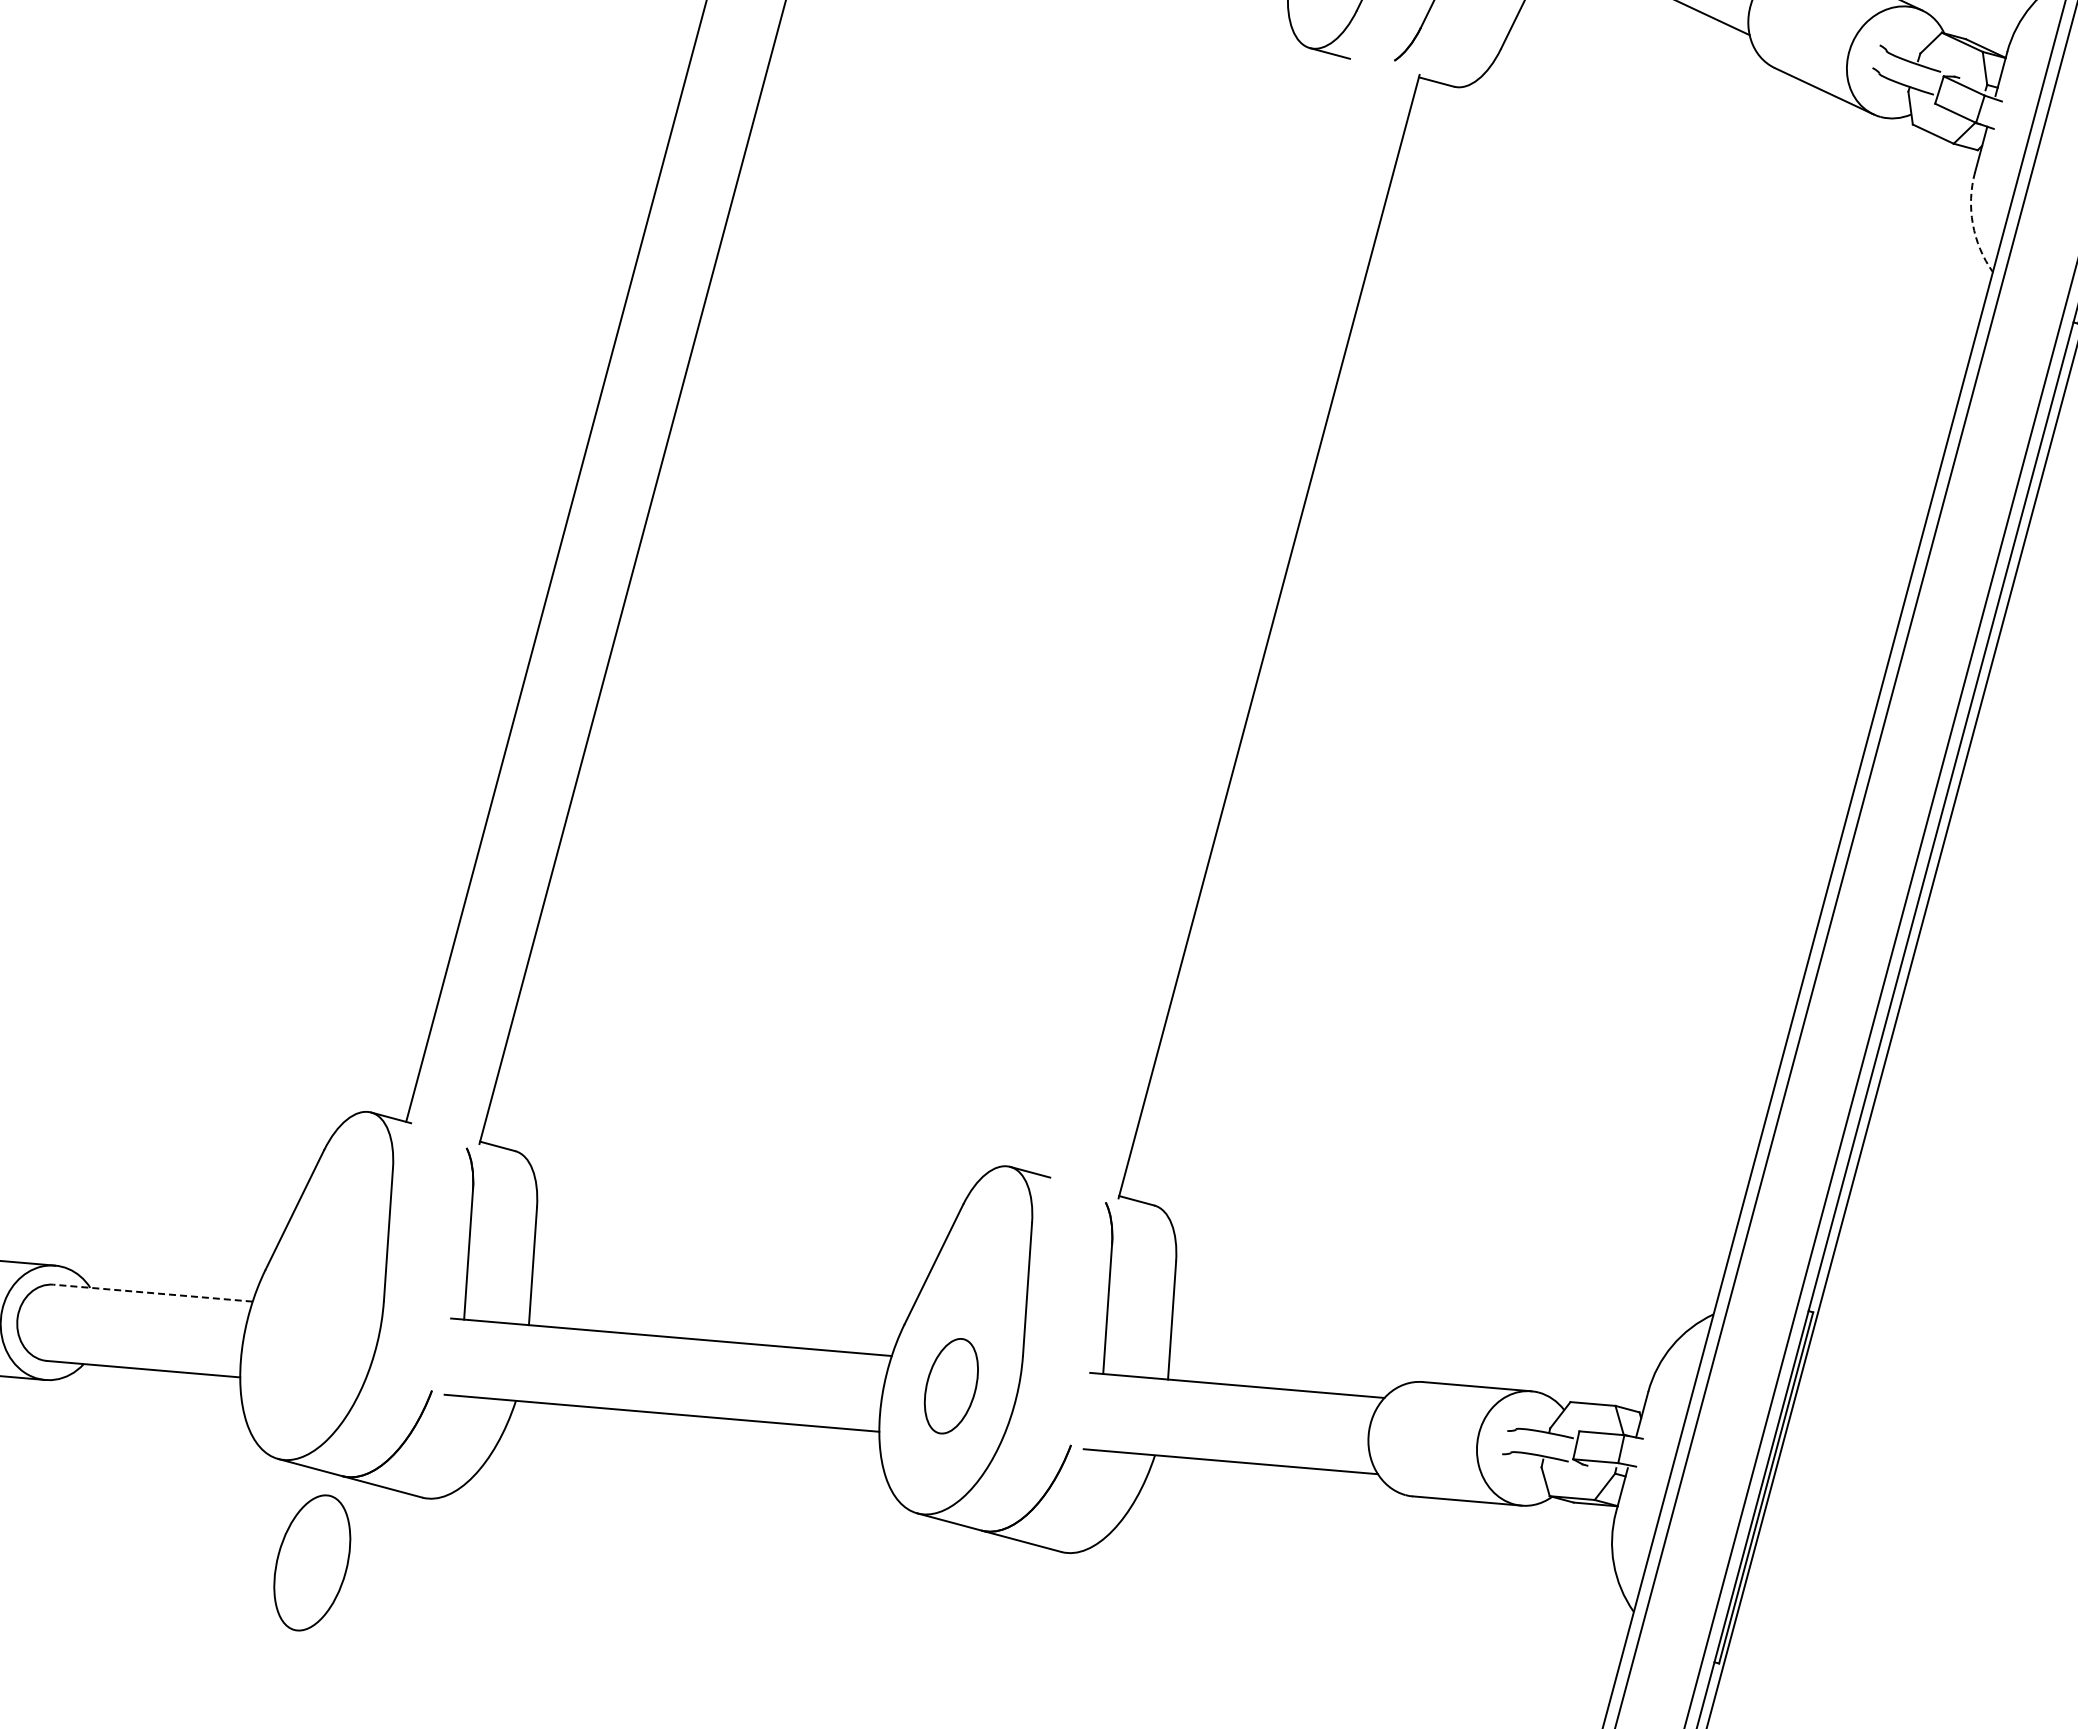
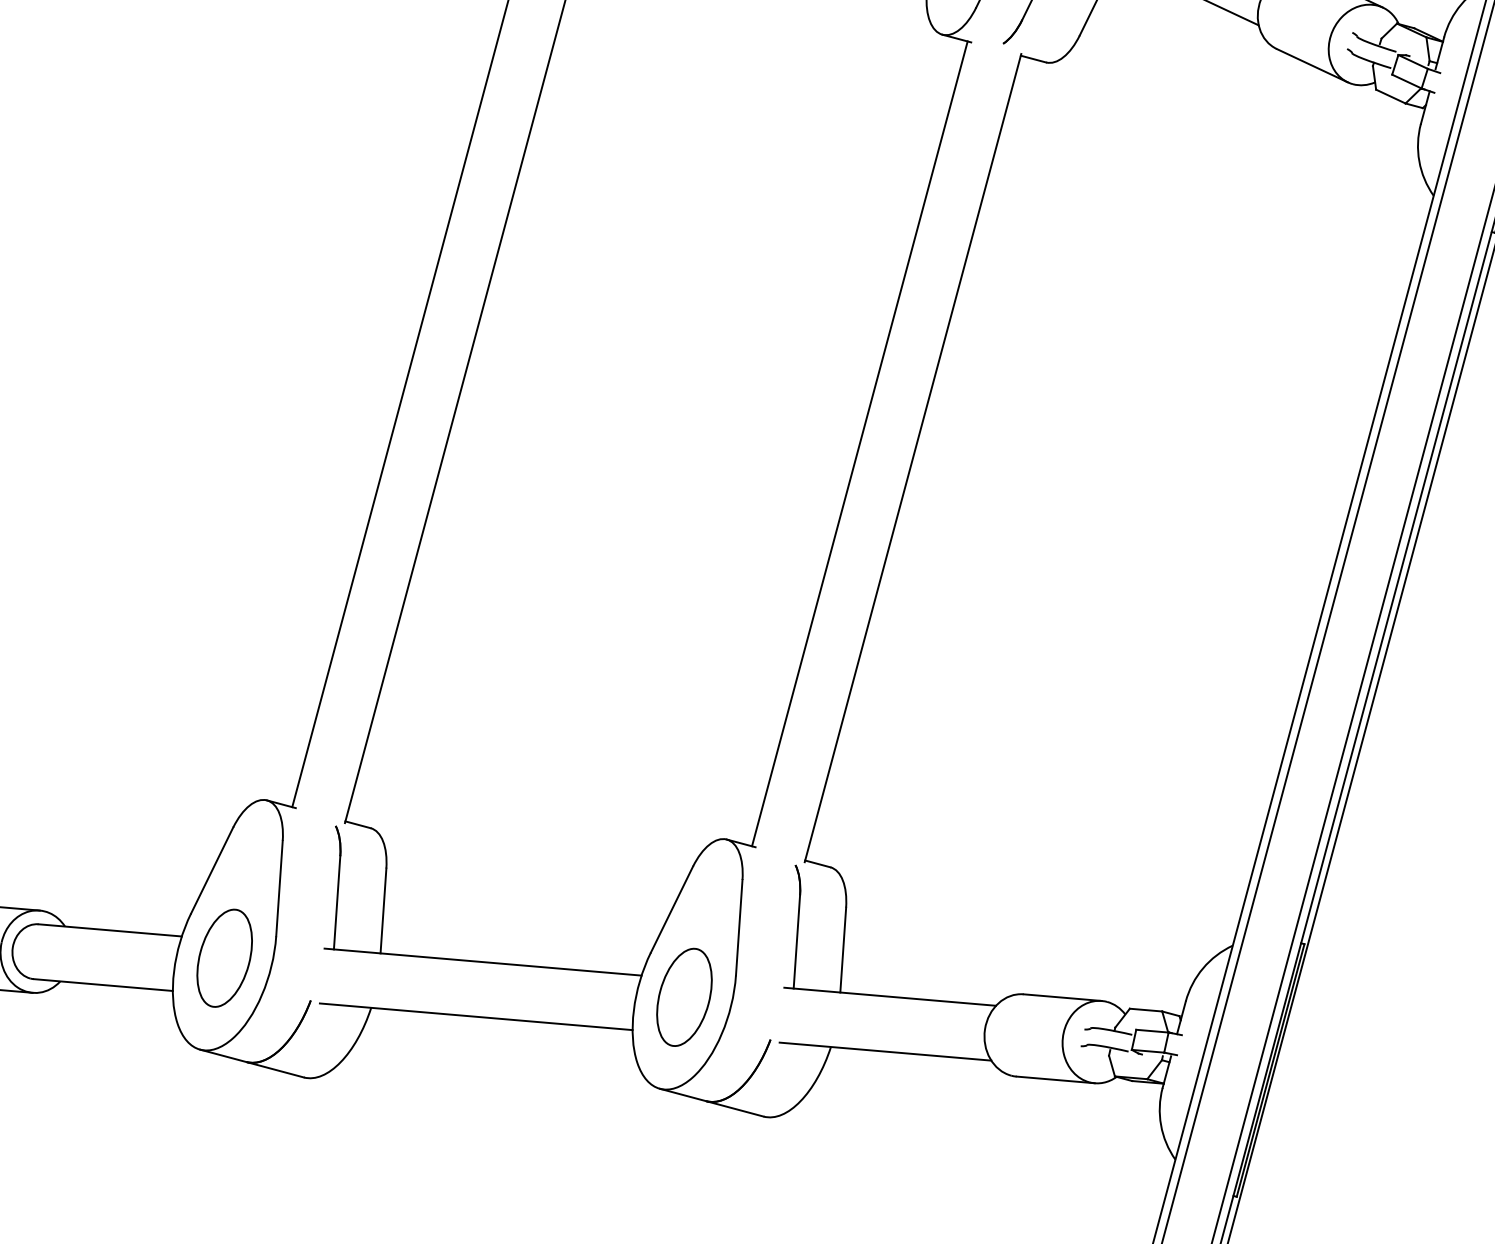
arc: (1972, 224) -> (1419, 161), dashed -> solid
line: (1195, 616) -> (860, 443), added
line: (153, 1293) -> (110, 930), dashed -> solid
part: (951, 1385) -> (684, 996), size x1.43
part: (312, 1562) -> (224, 957), moved

